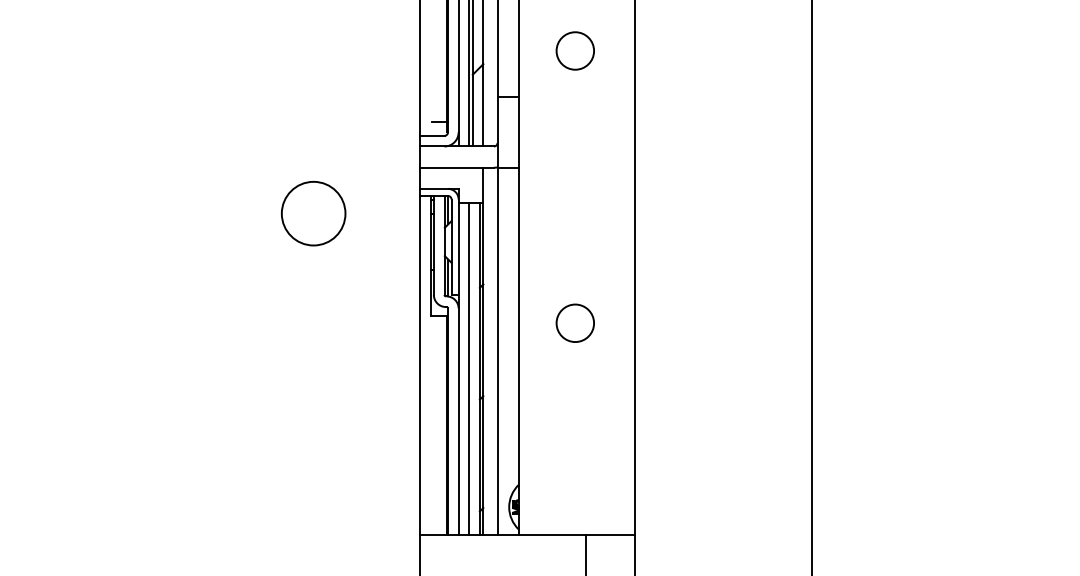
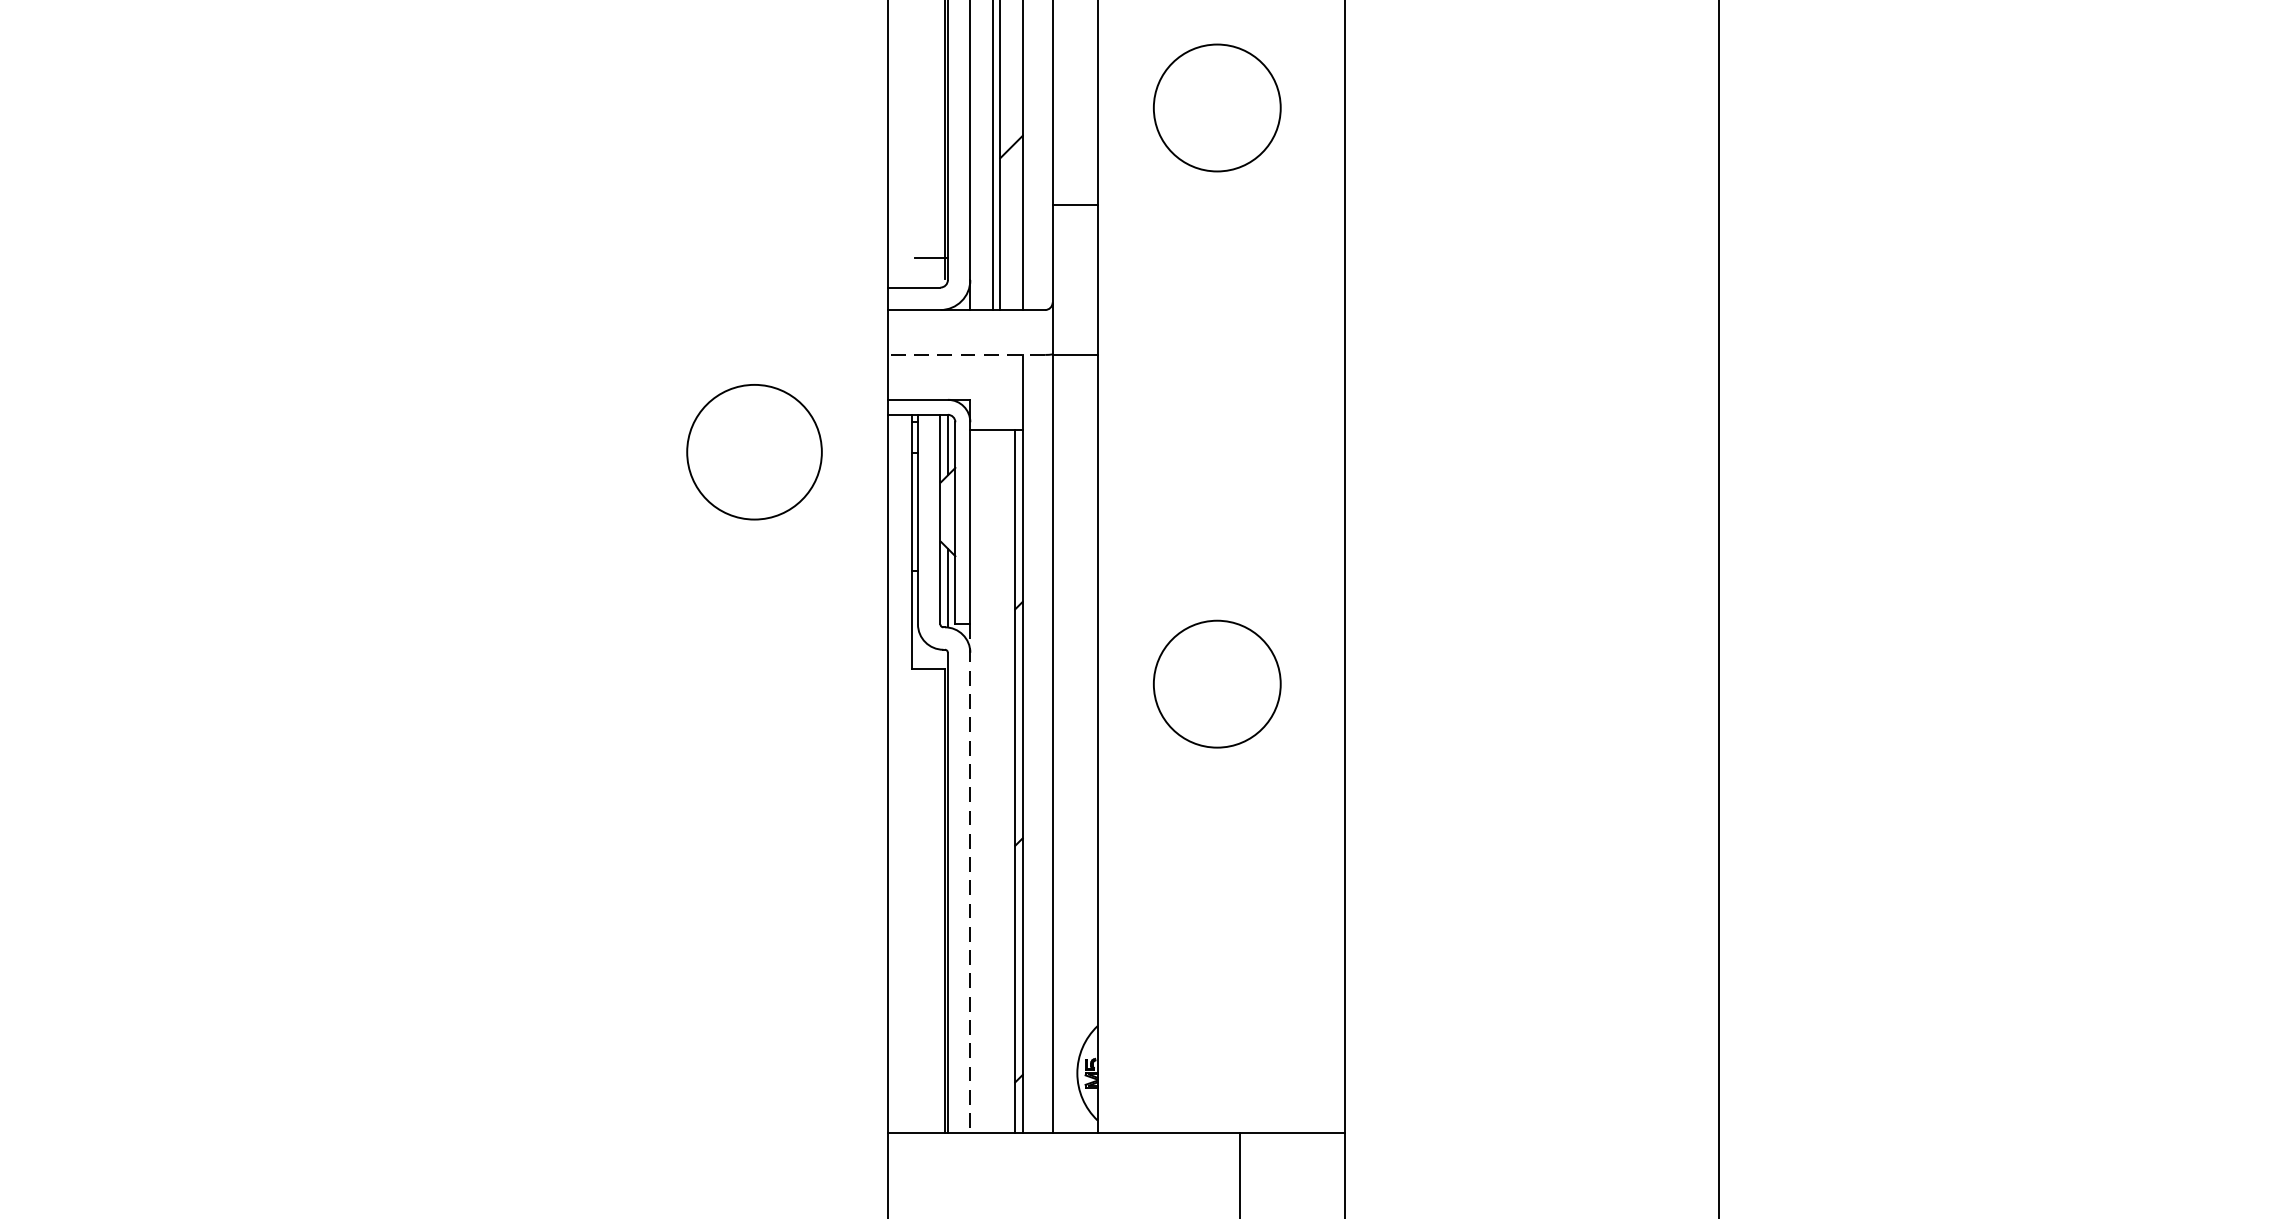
circle: (575, 50) -> (1217, 106), size x1.6
line: (456, 167) -> (965, 354), solid -> dashed
circle: (313, 213) -> (754, 451), moved
circle: (575, 323) -> (1217, 684), size x1.6
line: (469, 369) -> (993, 781), removed
line: (458, 415) -> (970, 879), solid -> dashed

